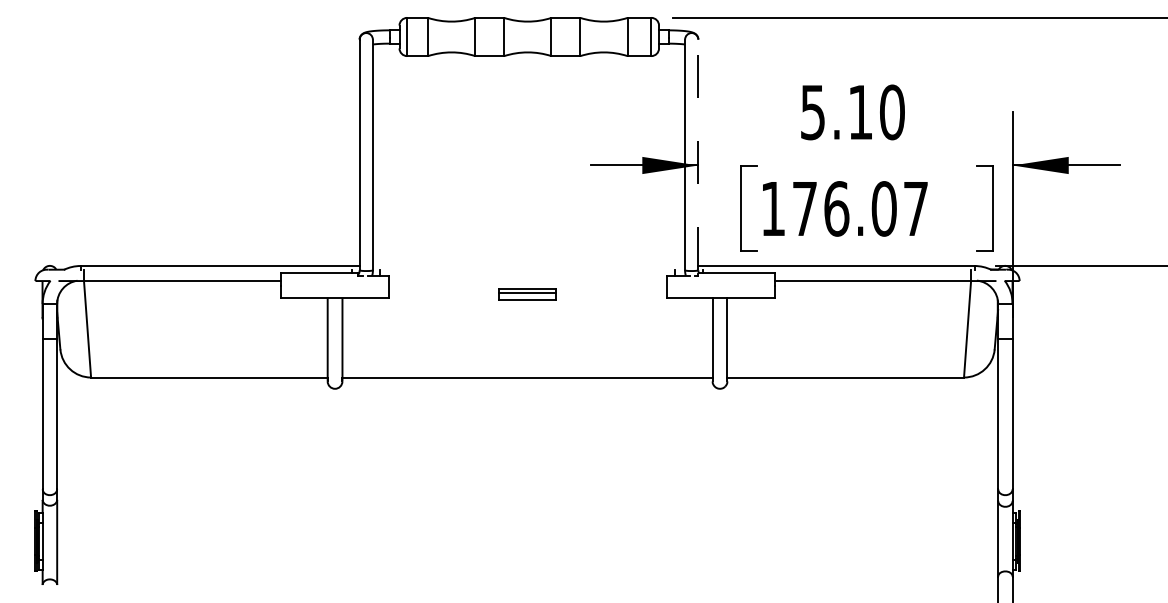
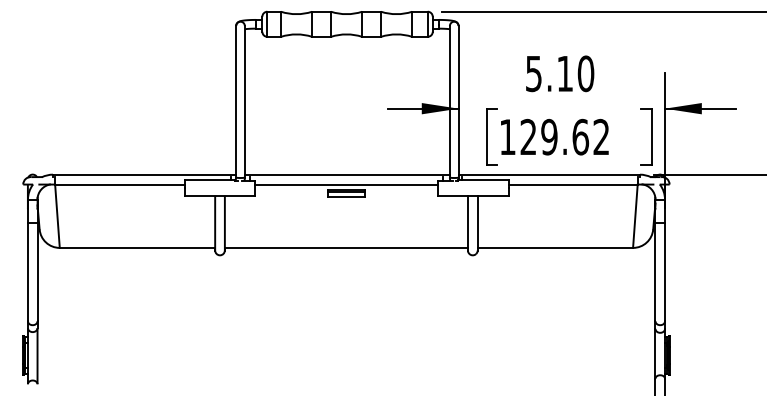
line: (698, 154) -> (458, 101), dashed -> solid
text: (859, 207) -> (564, 136), 176.07 -> 129.62
line: (527, 265) -> (346, 174), added
line: (527, 280) -> (346, 184), added

